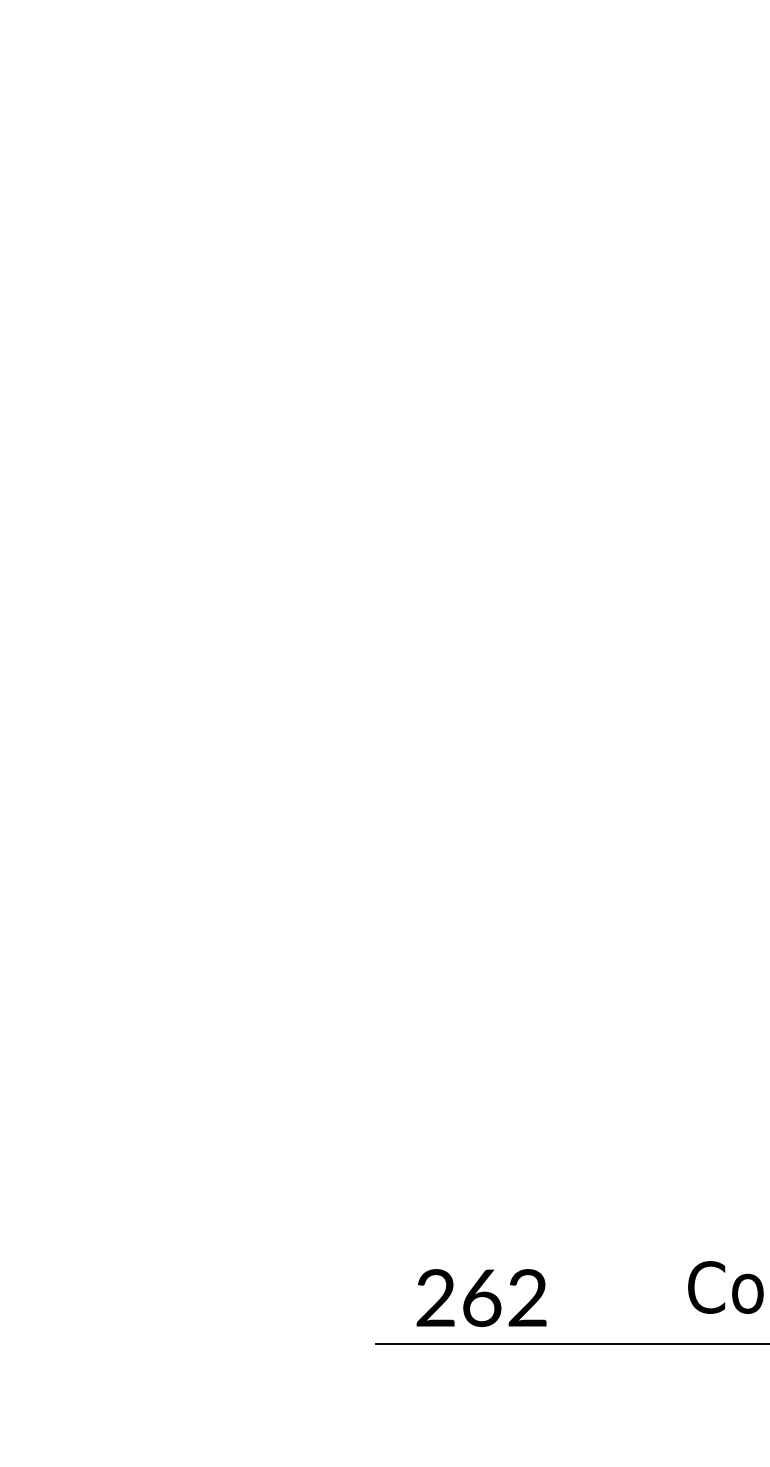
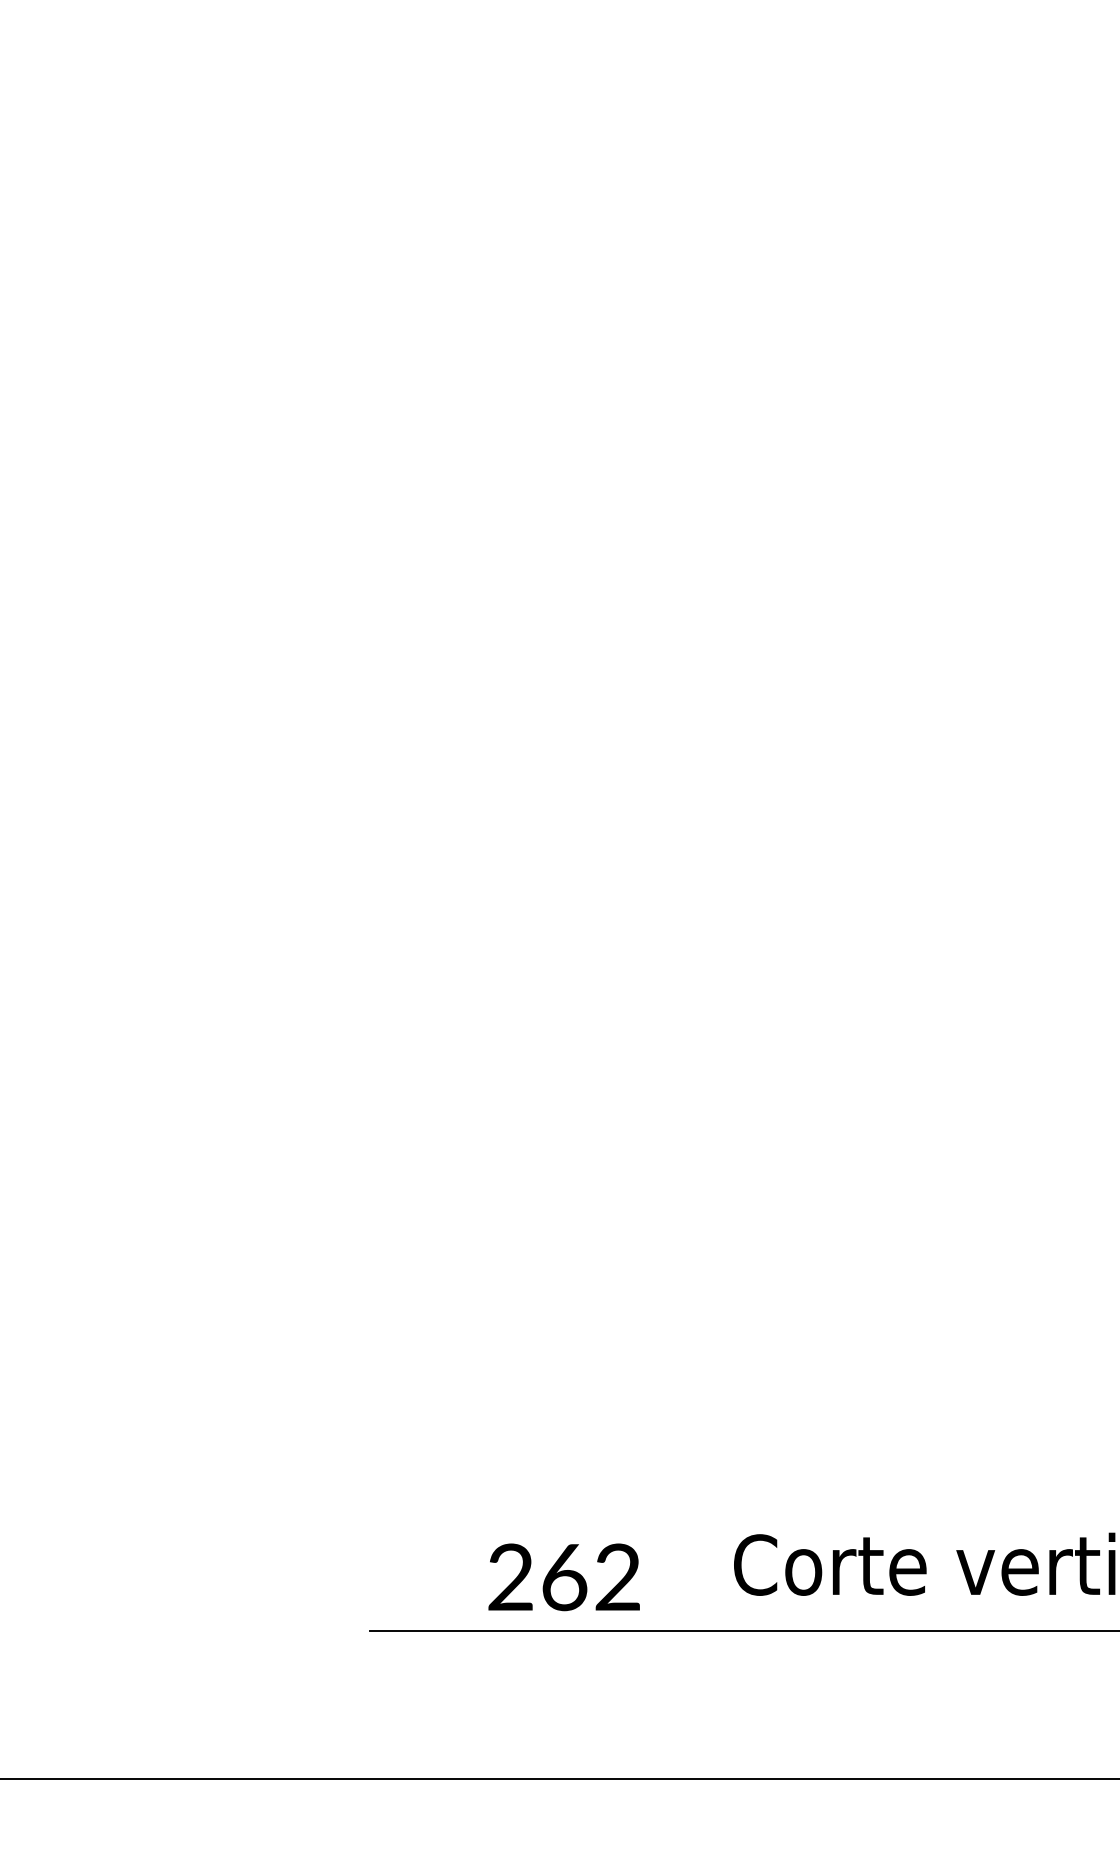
text: (481, 1298) -> (563, 1577), moved

